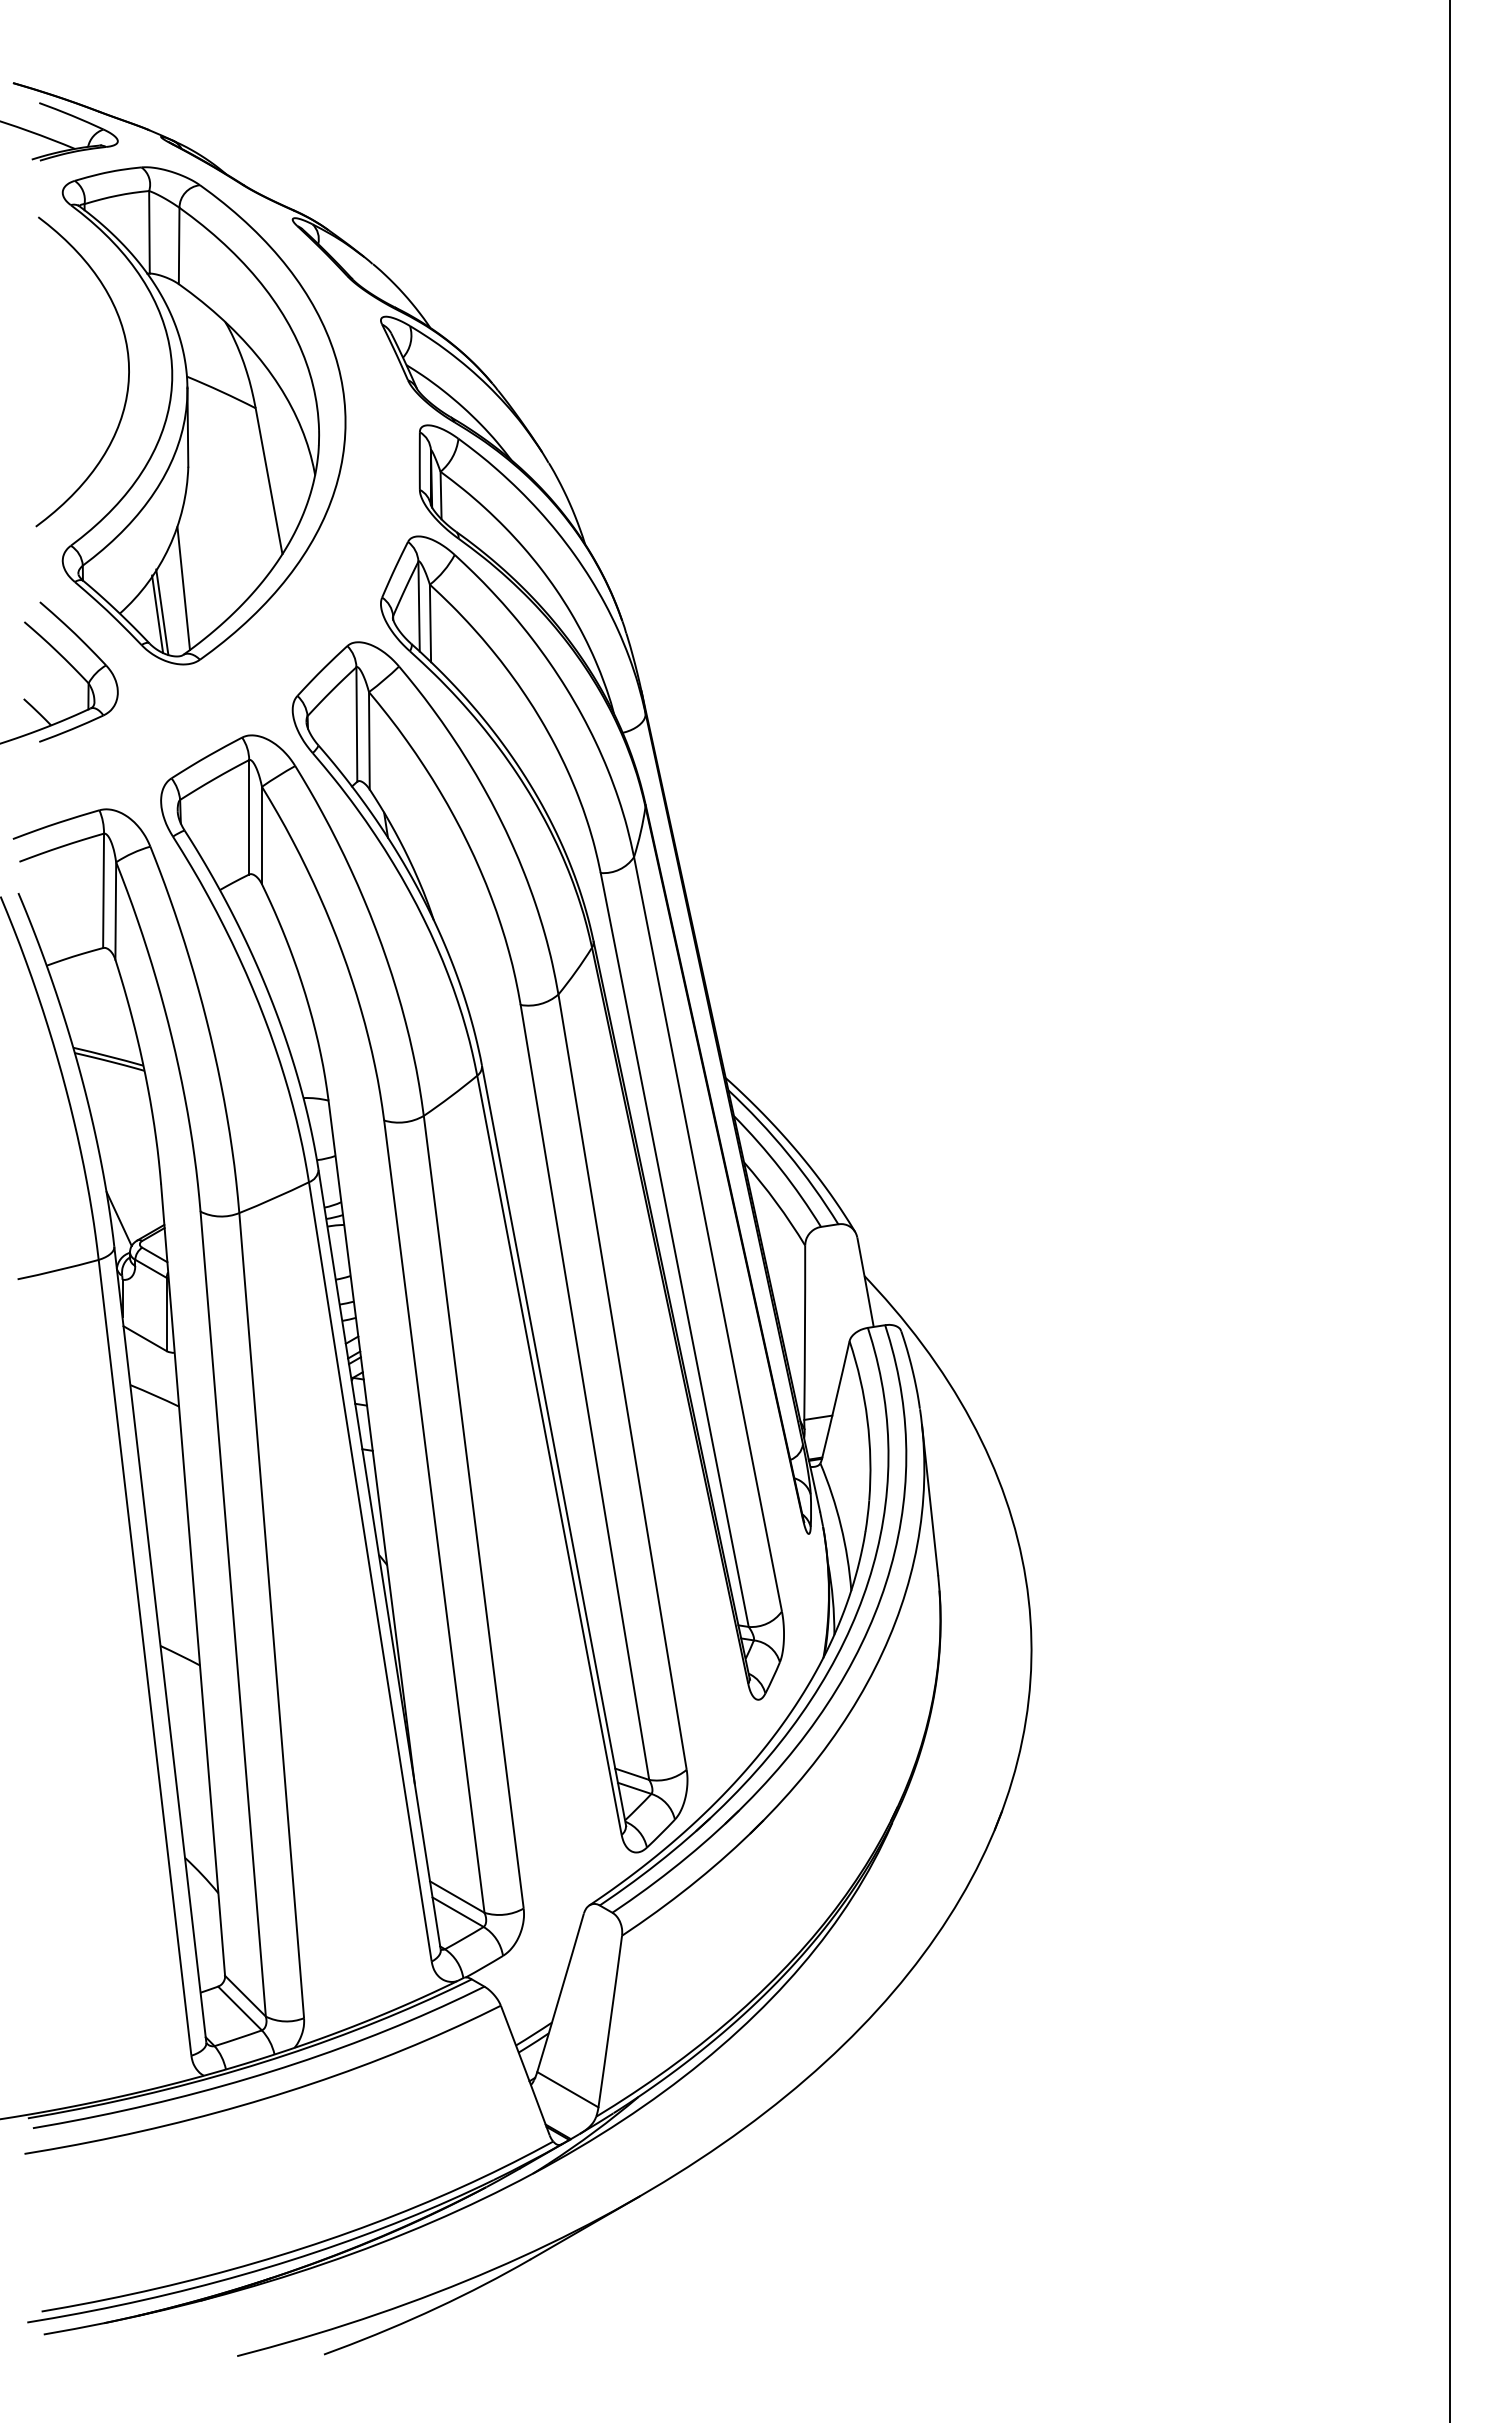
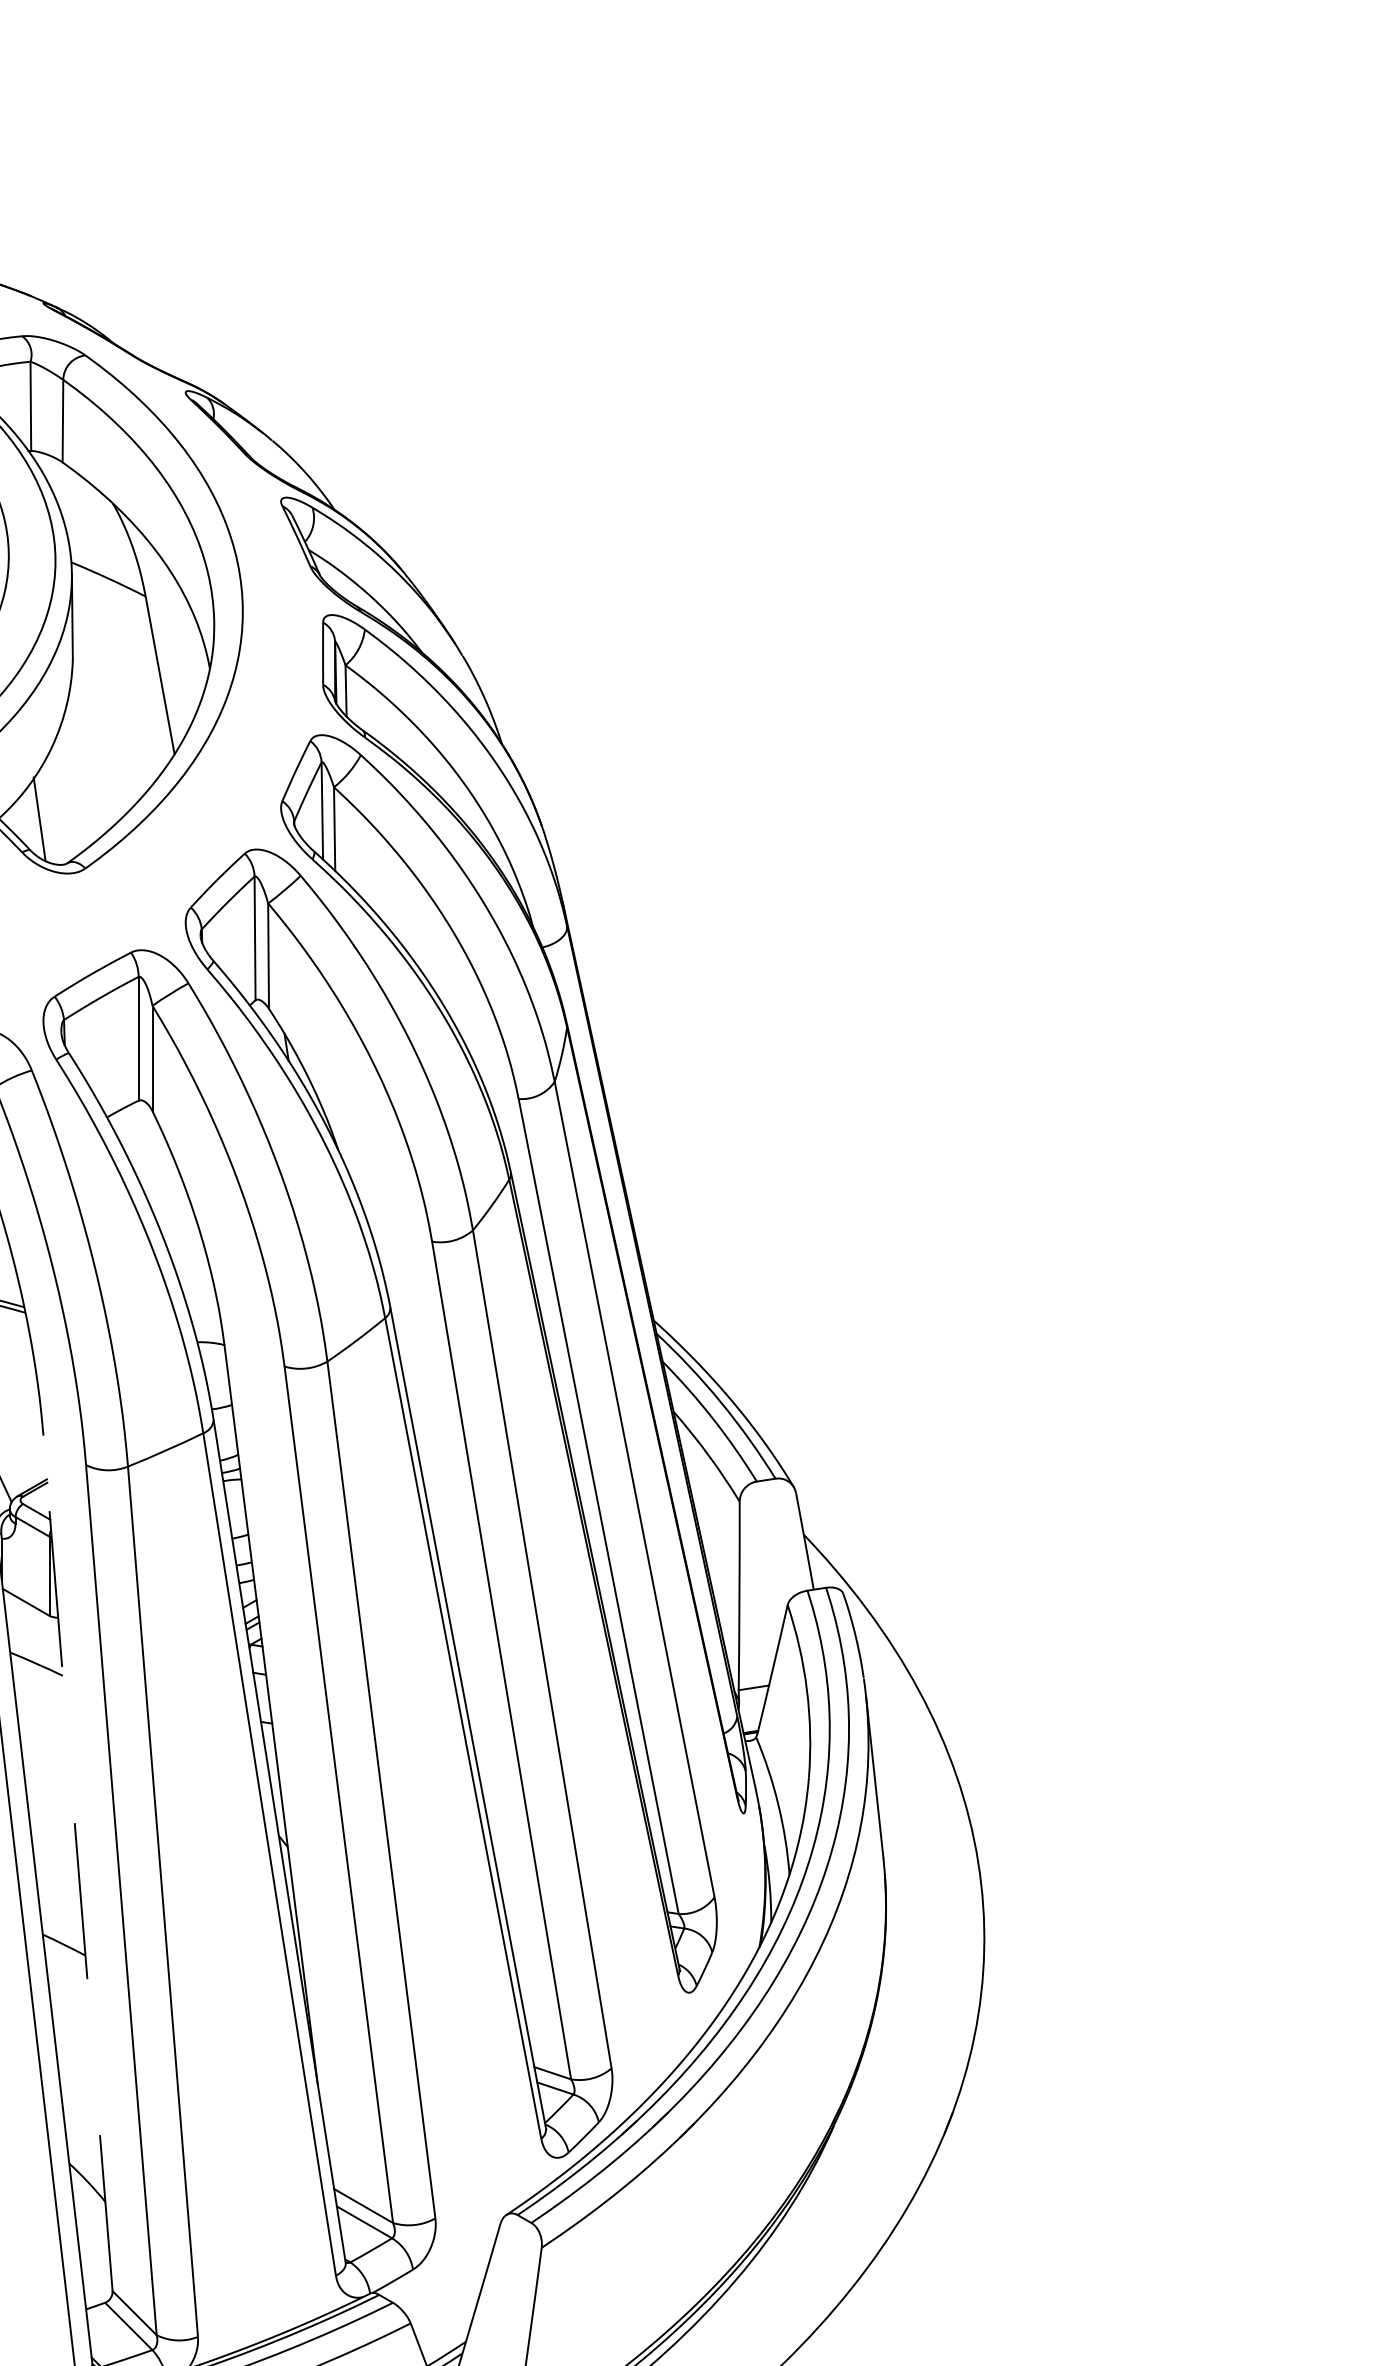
line: (183, 588) -> (67, 791), removed
line: (162, 612) -> (44, 817), removed
line: (193, 1580) -> (78, 1863), solid -> dashed

